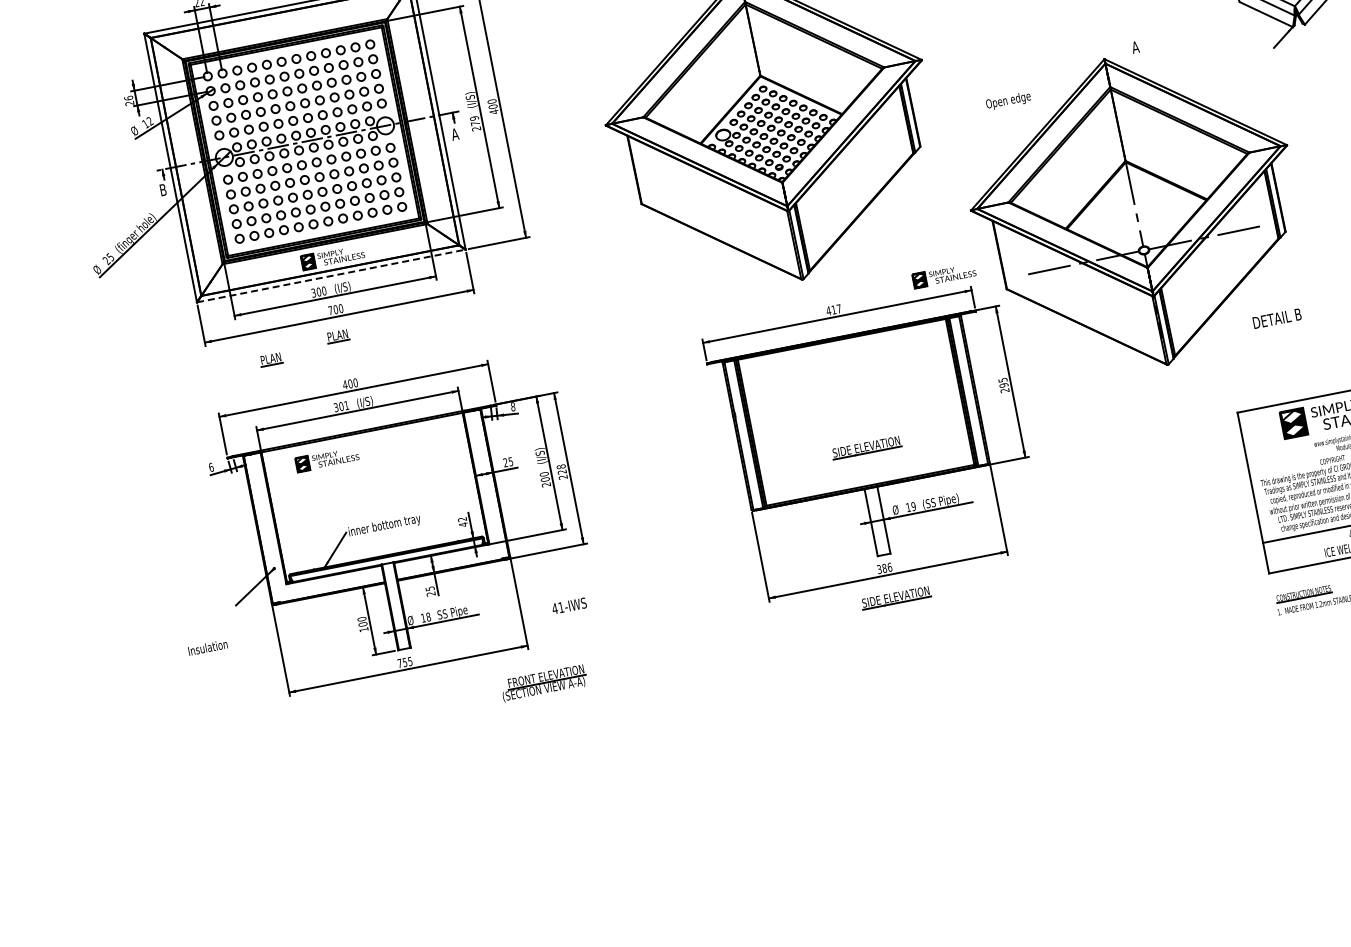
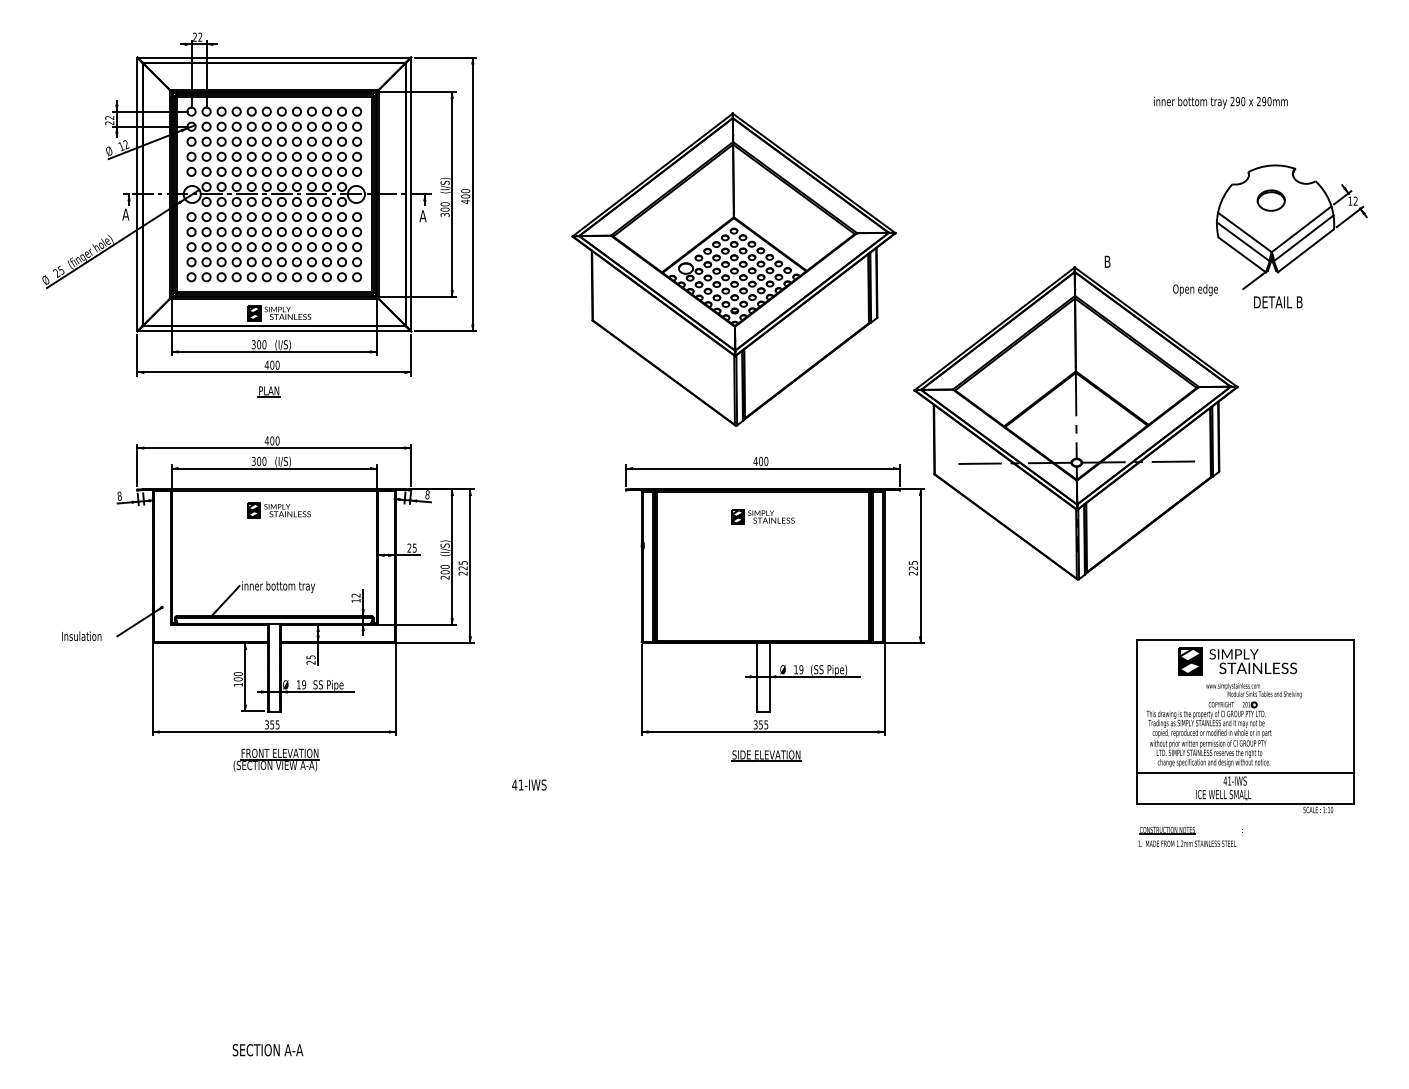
text: (1135, 47) -> (1107, 261), A -> B
text: (128, 97) -> (109, 117), 26 -> 22
text: (1008, 101) -> (1195, 290), moved
text: (474, 123) -> (444, 209), 279 -> 300
text: (162, 189) -> (125, 214), B -> A
part: (943, 275) -> (762, 516), moved
line: (331, 276) -> (274, 331), dashed -> solid
text: (836, 309) -> (763, 461), 417 -> 400
text: (330, 310) -> (266, 364), 700 -> 400
text: (1277, 318) -> (1278, 302), moved
part: (270, 359) -> (198, 401), removed
text: (1004, 385) -> (913, 568), 295 -> 225
text: (346, 405) -> (264, 461), 301 -> 300
part: (866, 447) -> (766, 602), removed
part: (326, 459) -> (278, 510), moved
text: (211, 466) -> (119, 495), 6 -> 8
text: (560, 466) -> (462, 562), 228 -> 225
text: (462, 524) -> (355, 600), 42 -> 12
text: (887, 567) -> (763, 724), 386 -> 355
text: (569, 605) -> (529, 784), moved
text: (428, 616) -> (304, 684), 18 -> 19
text: (207, 646) -> (81, 635), moved
text: (399, 663) -> (266, 724), 755 -> 355
part: (543, 682) -> (276, 759), moved

